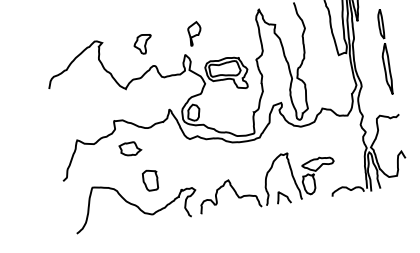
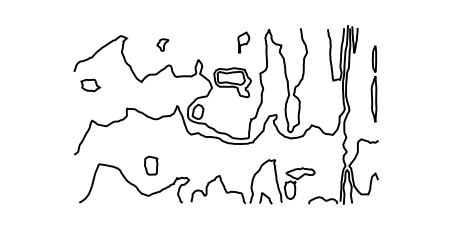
part: (194, 33) -> (243, 42), moved
part: (142, 43) -> (162, 44), size x0.7
part: (130, 149) -> (90, 85), moved

